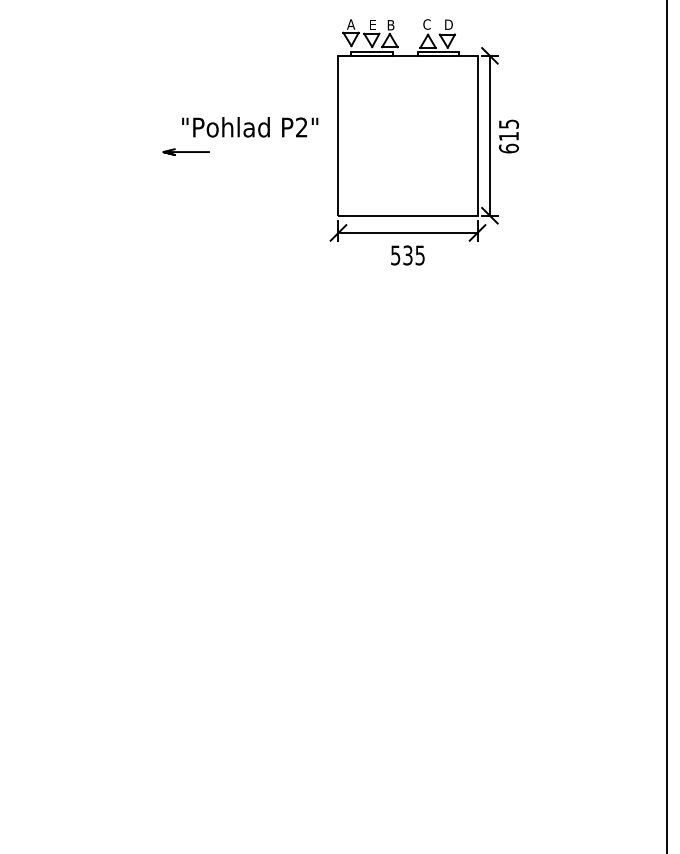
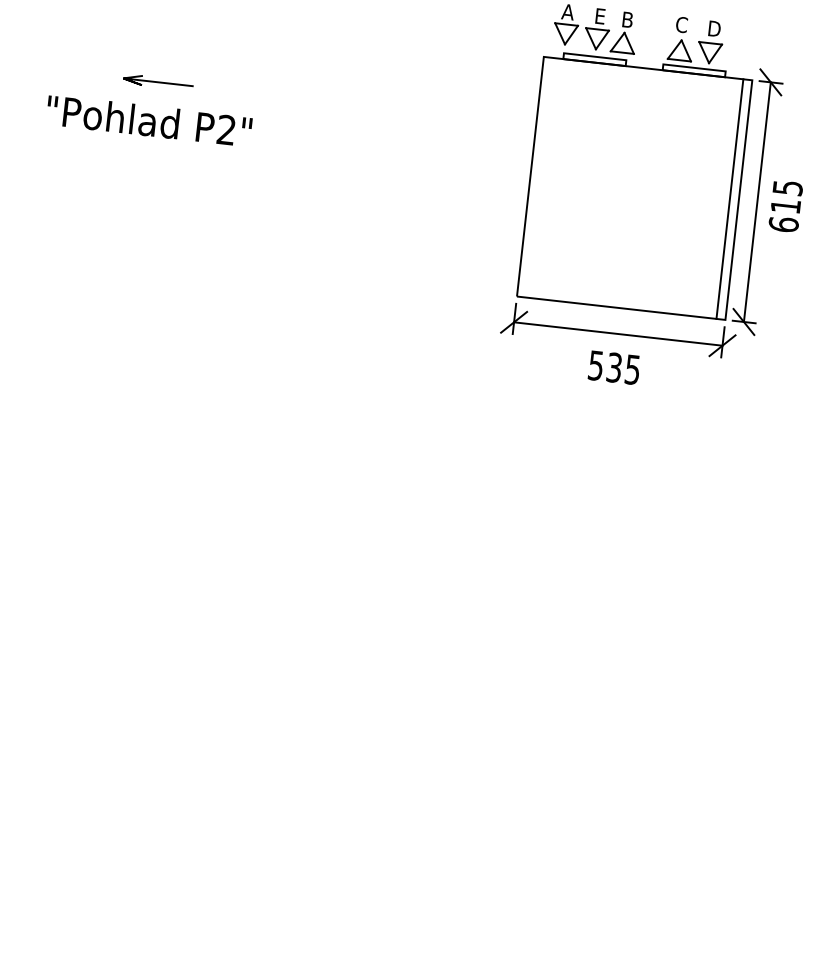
text: (250, 127) -> (149, 121), moved
line: (471, 135) -> (729, 198), added
line: (185, 151) -> (157, 81), moved

